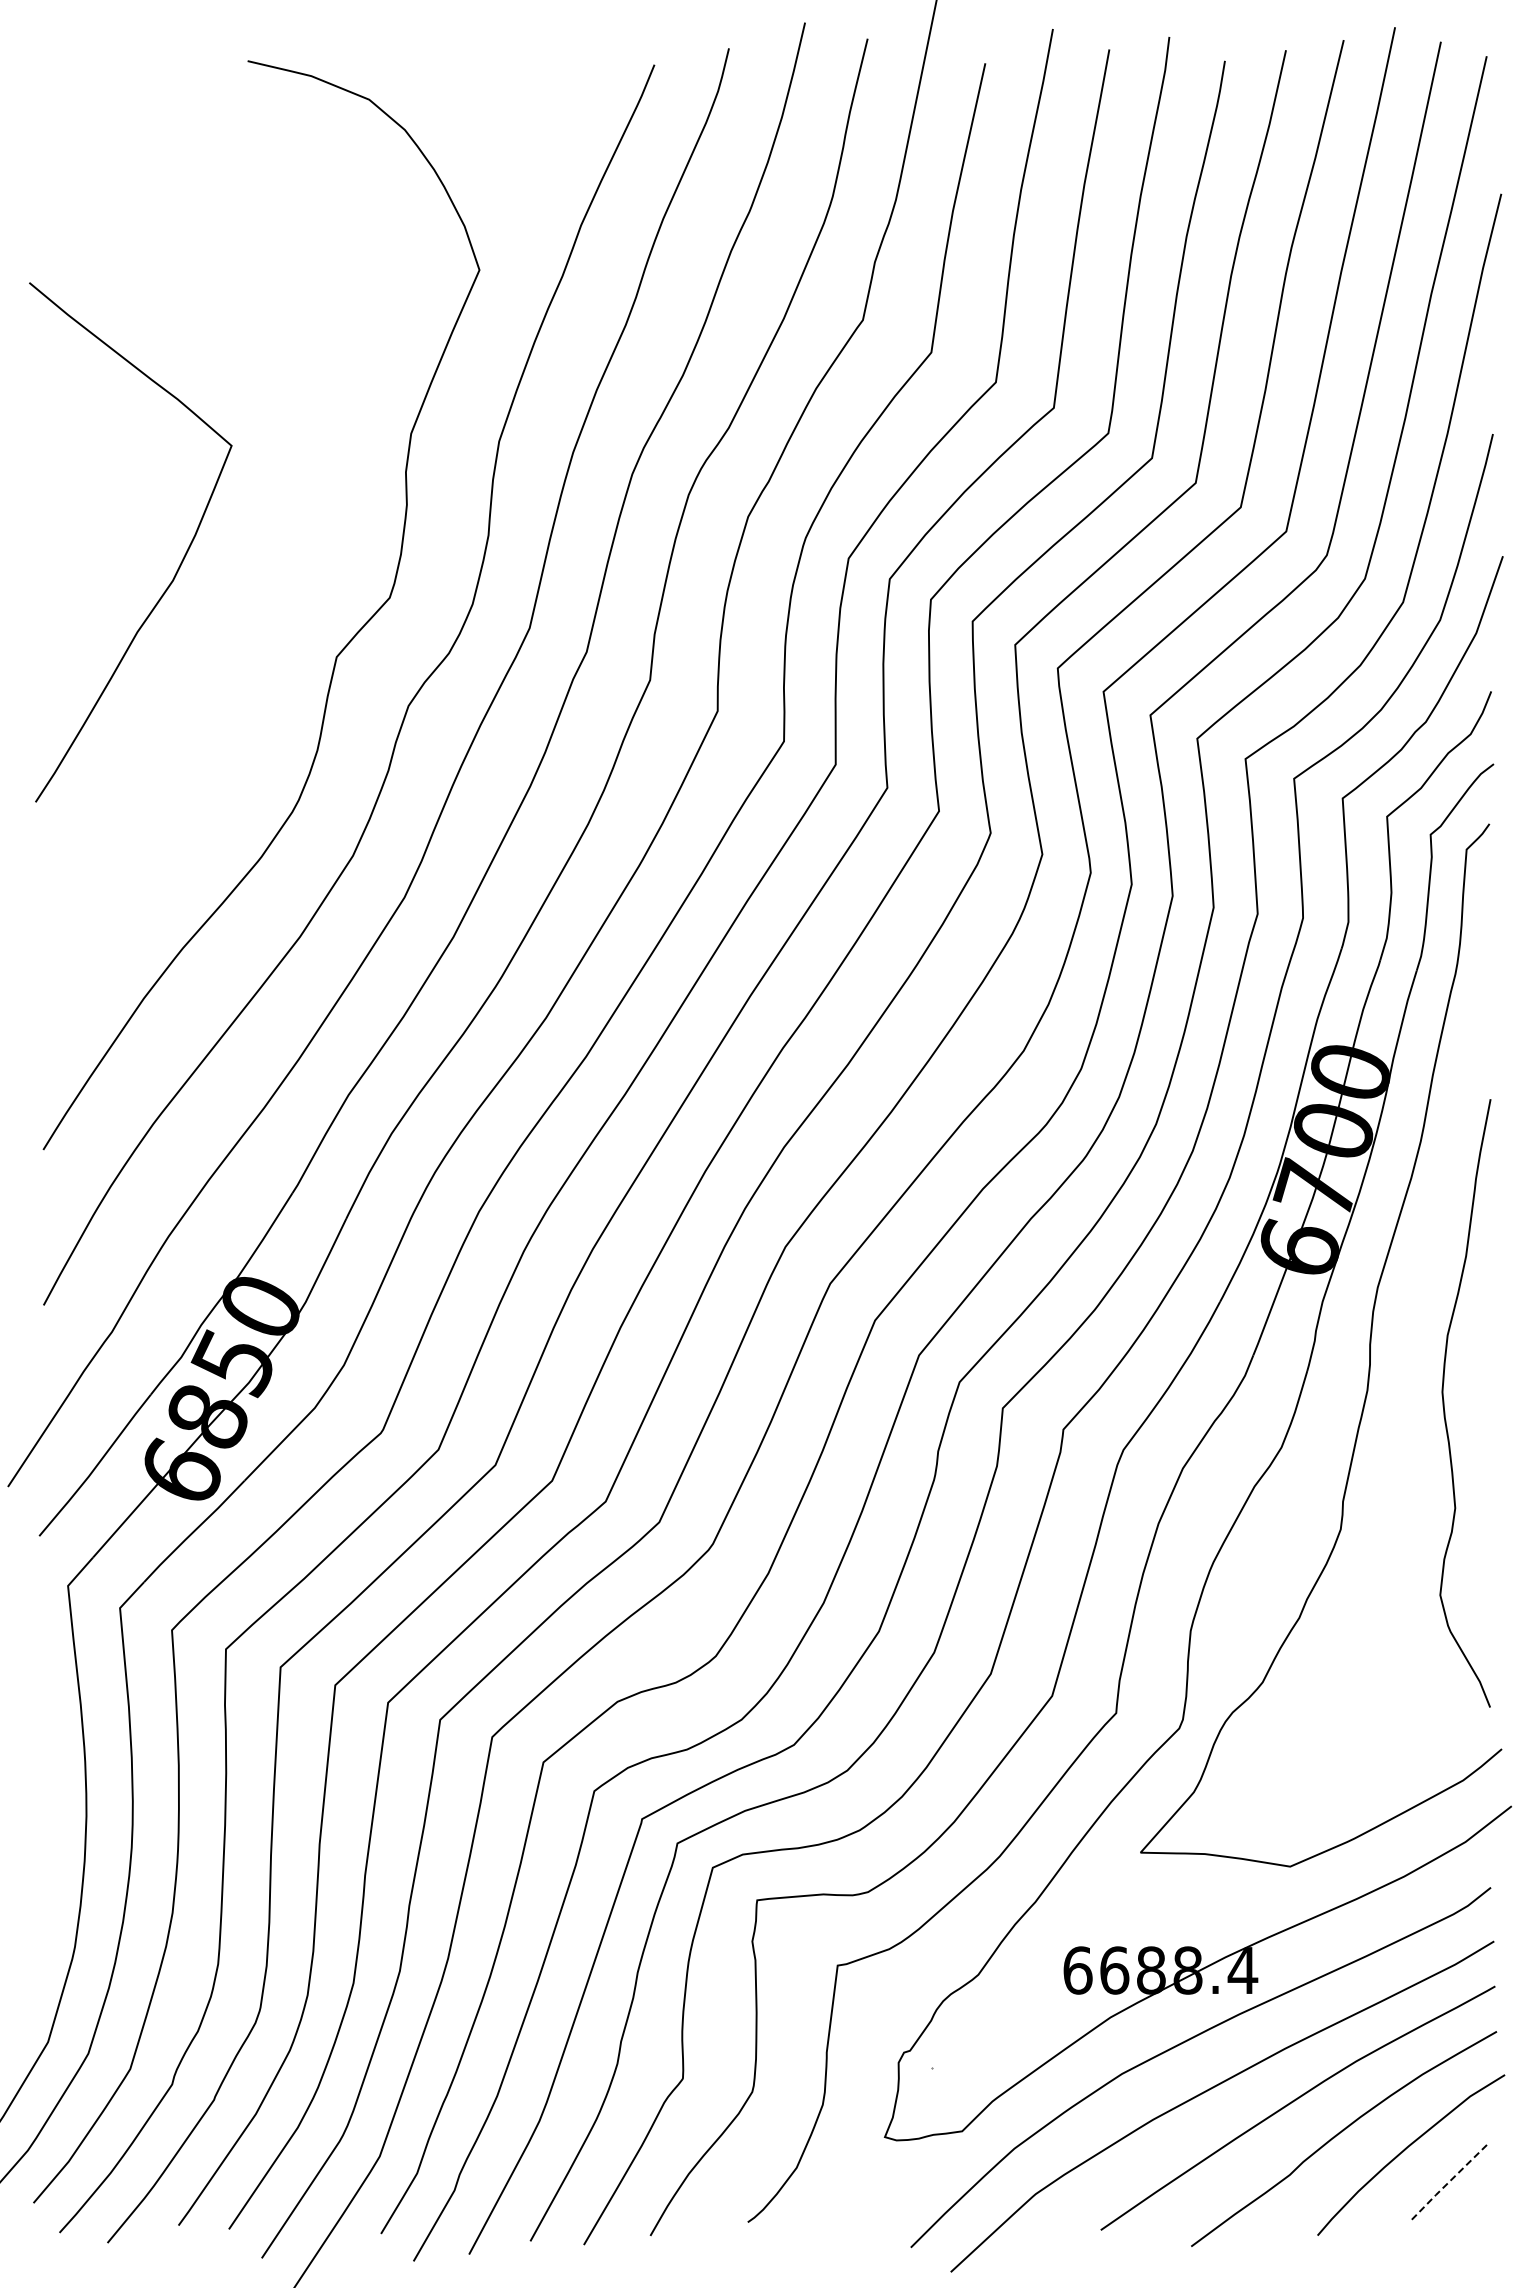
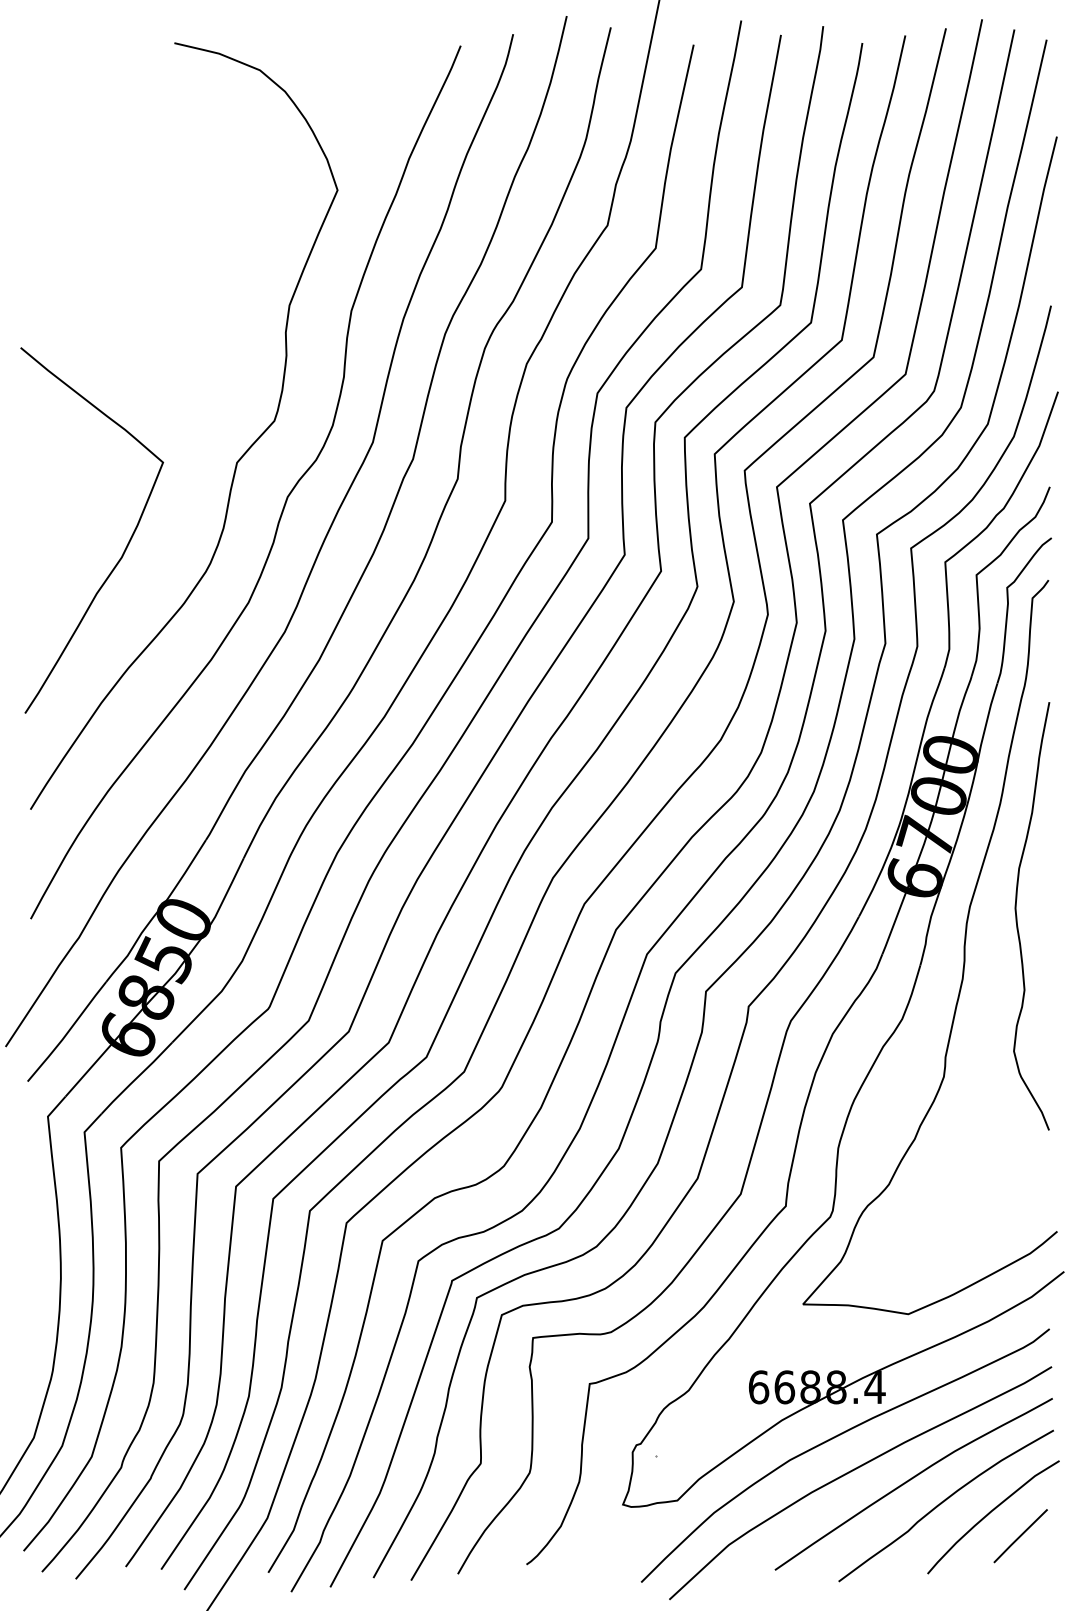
curve: (178, 566) -> (125, 547), moved
curve: (1444, 1403) -> (1016, 916), moved
line: (1449, 2181) -> (1020, 1535), dashed -> solid

